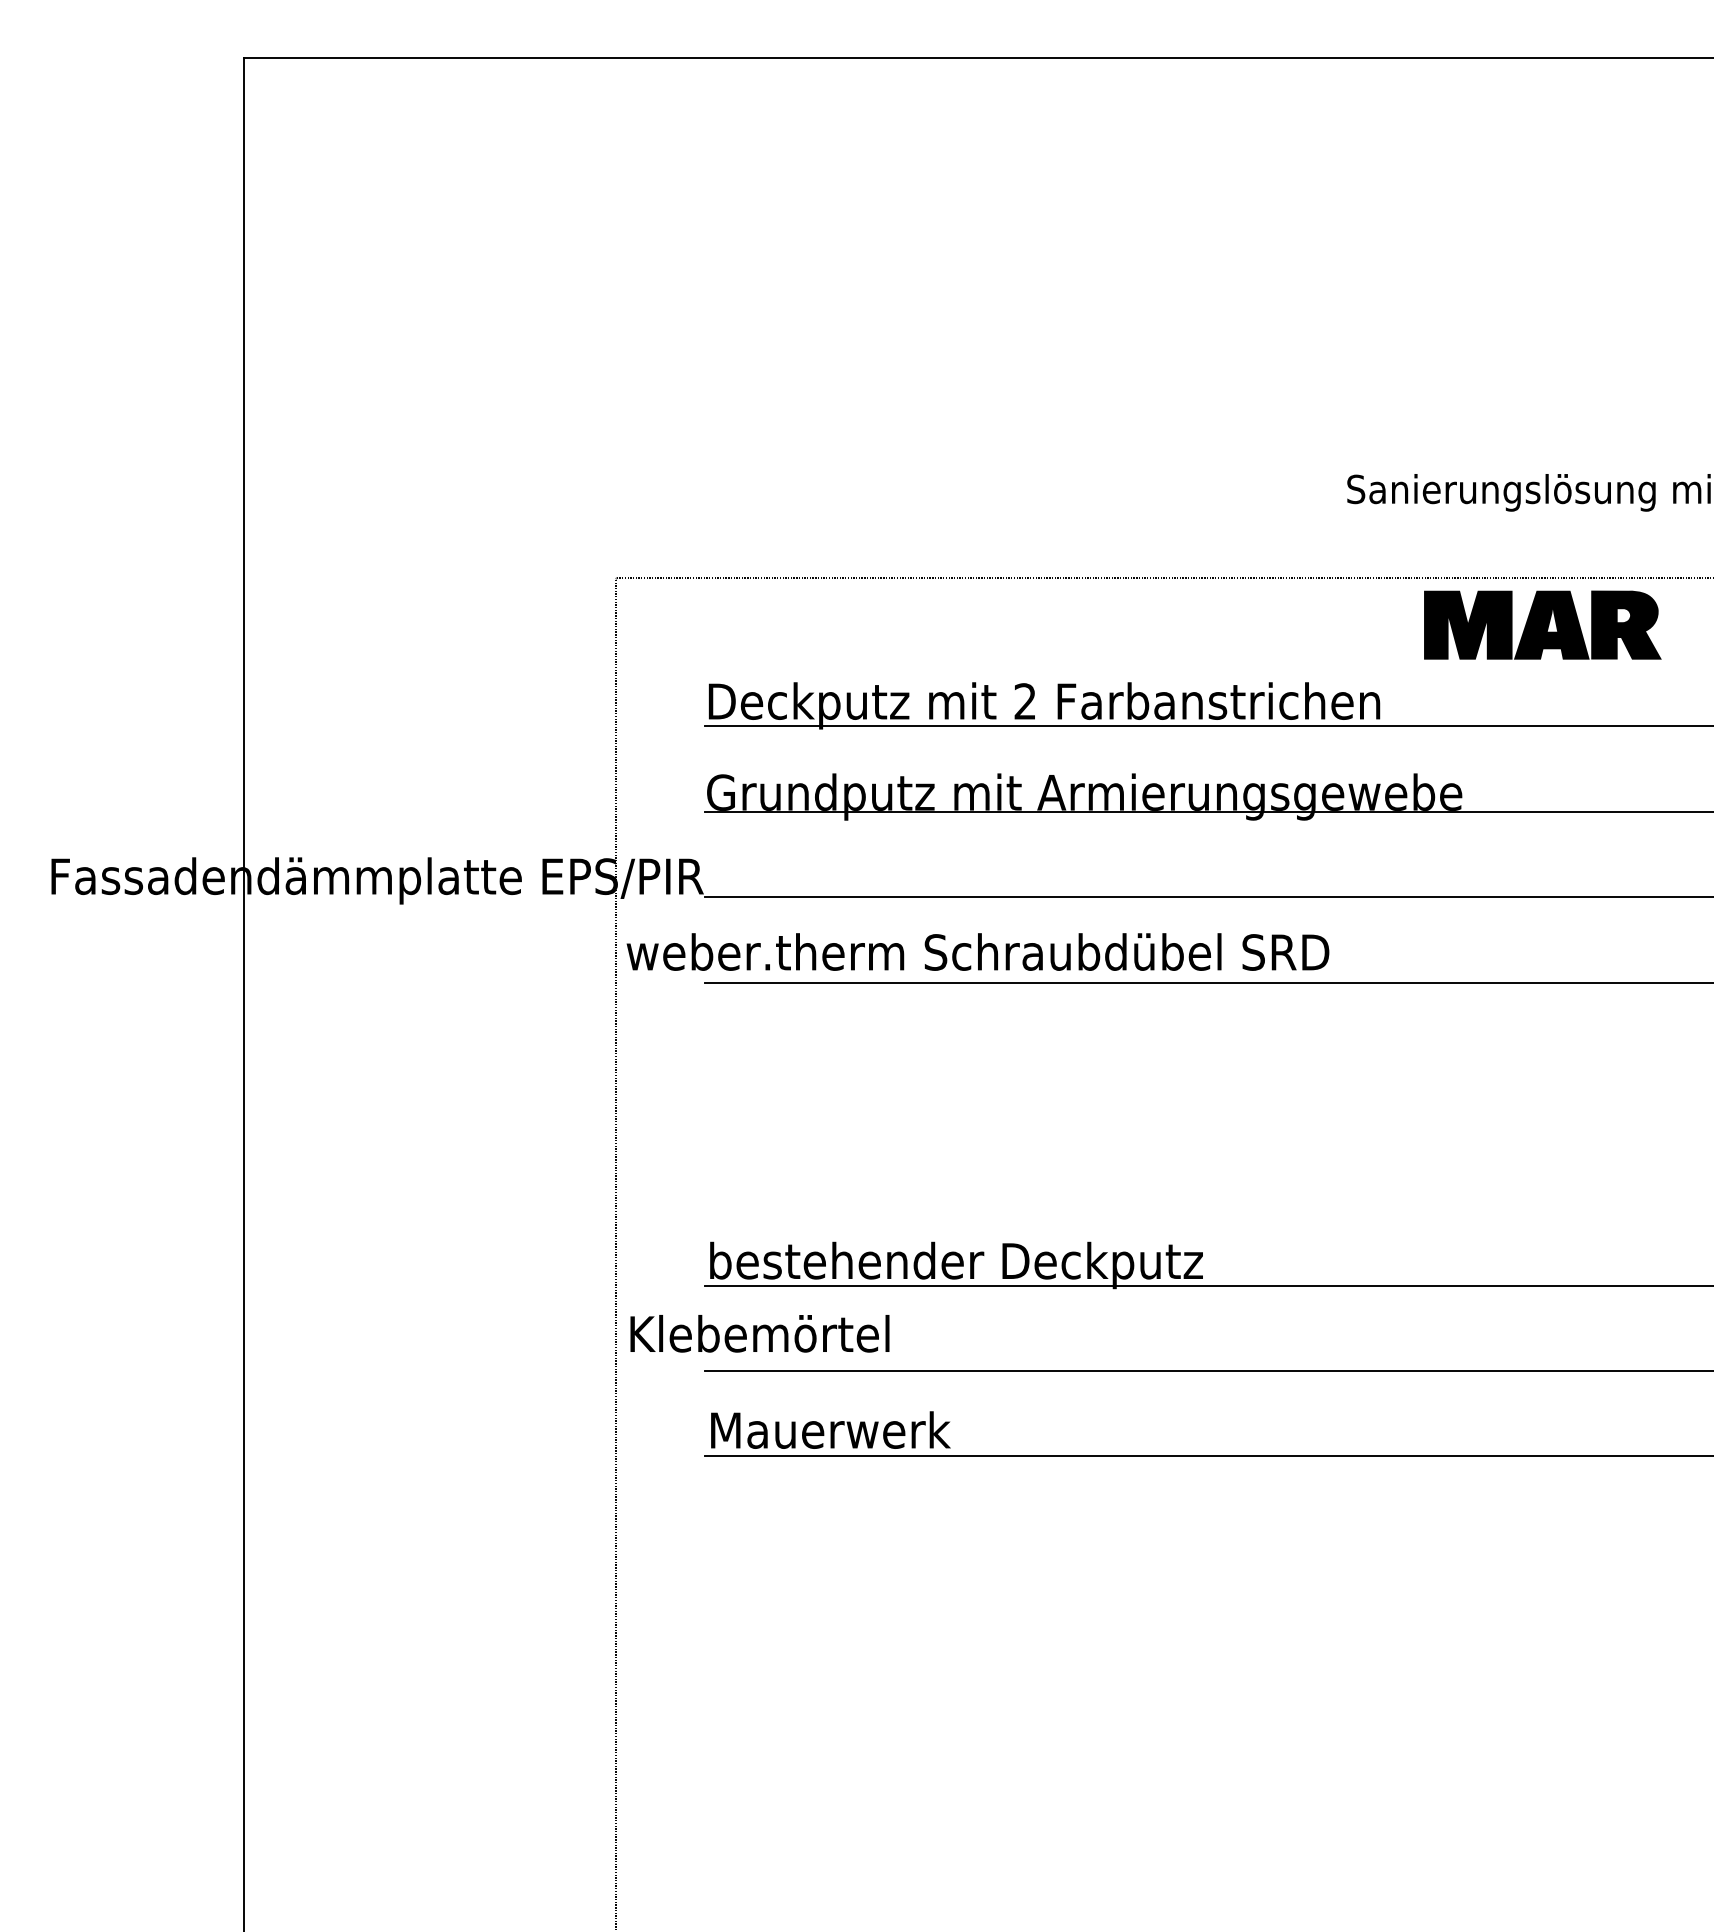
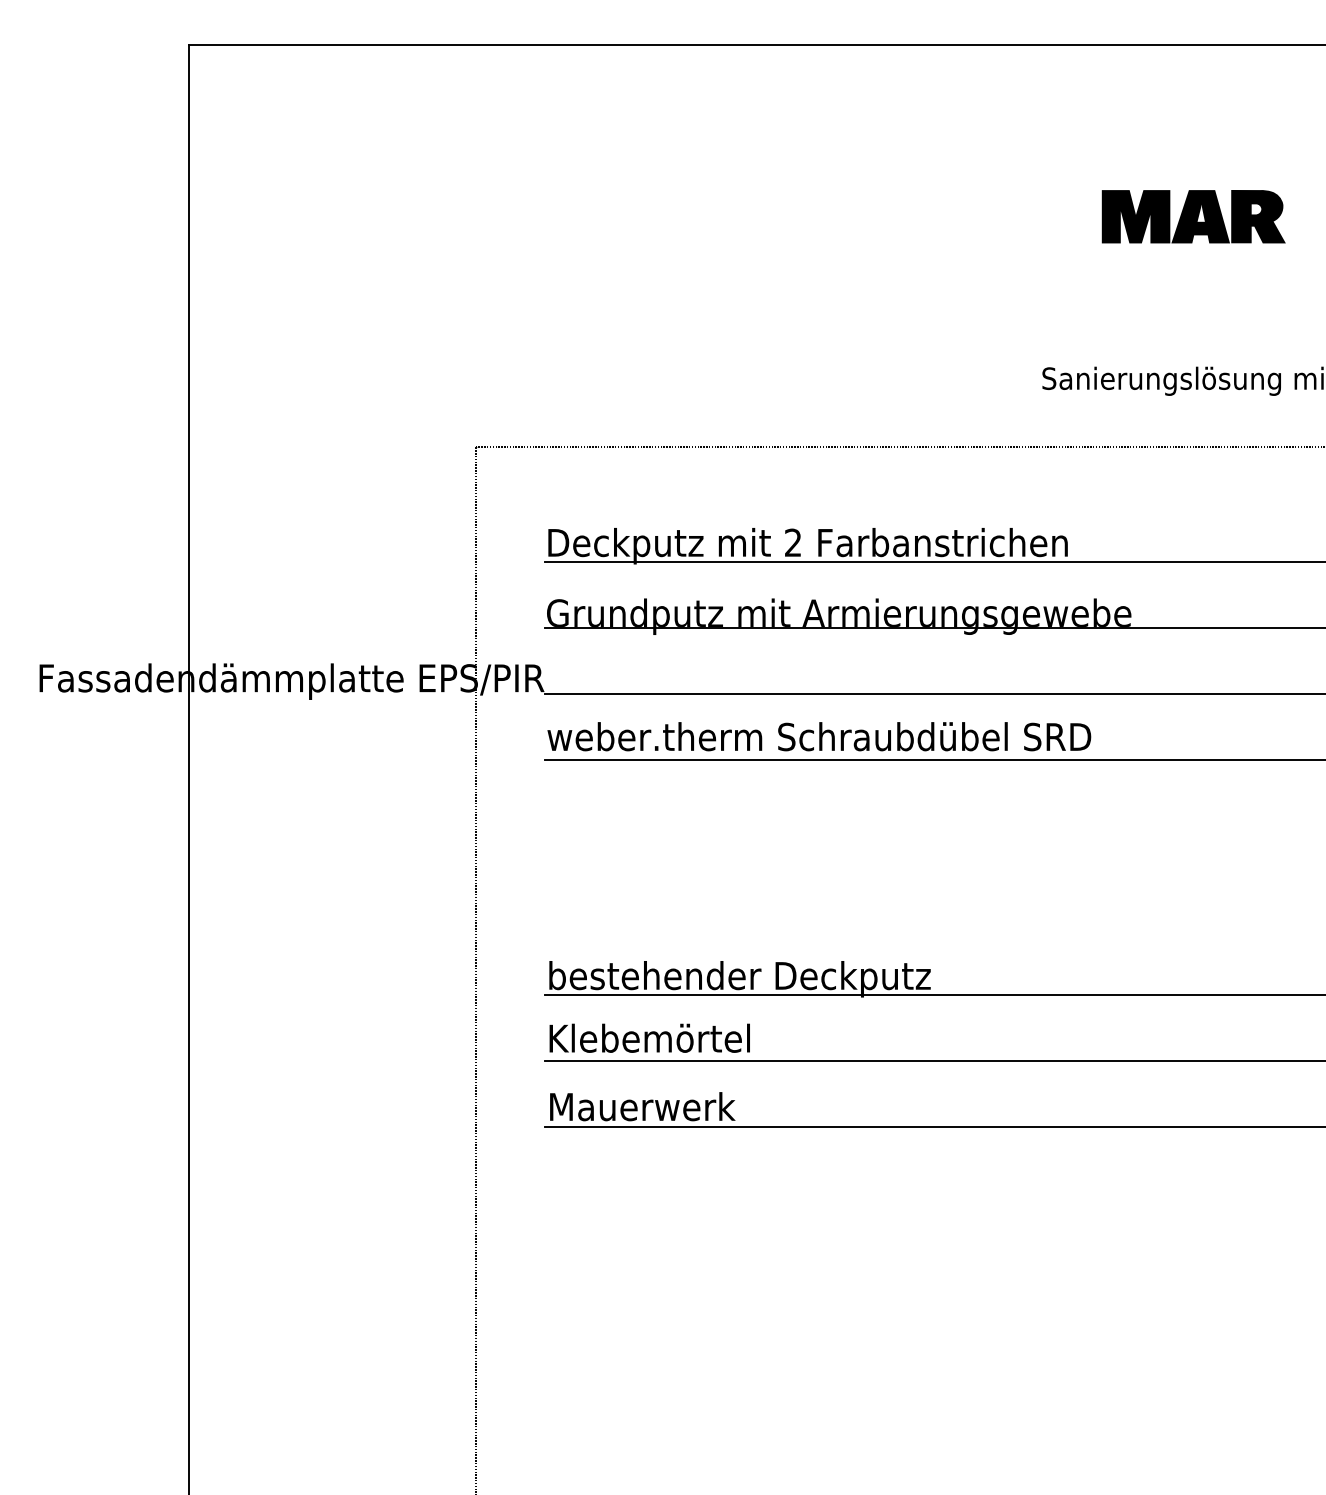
part: (1542, 624) -> (1193, 216), moved
text: (977, 951) -> (818, 736), moved
text: (759, 1333) -> (649, 1038), moved

